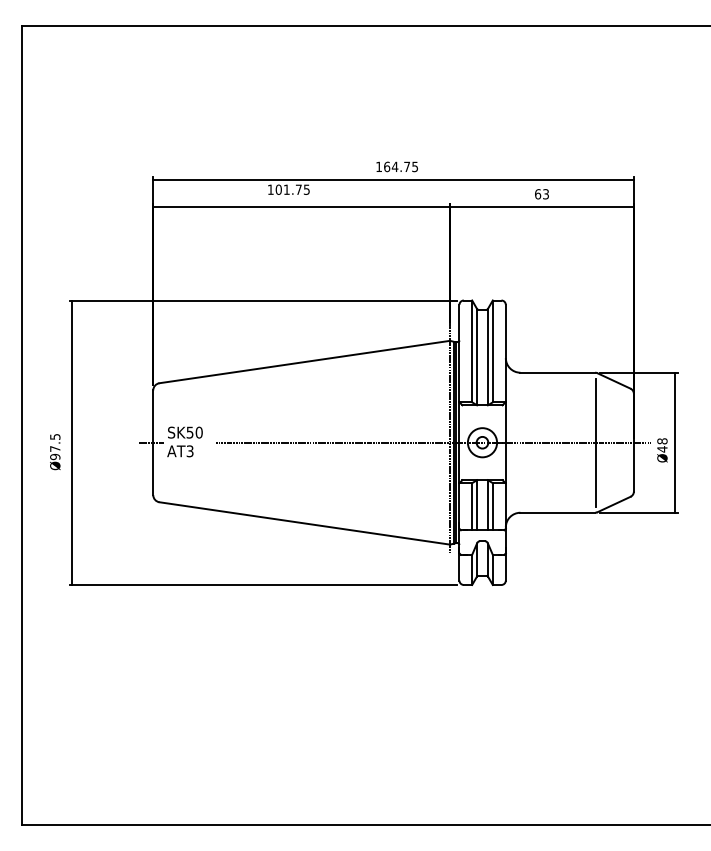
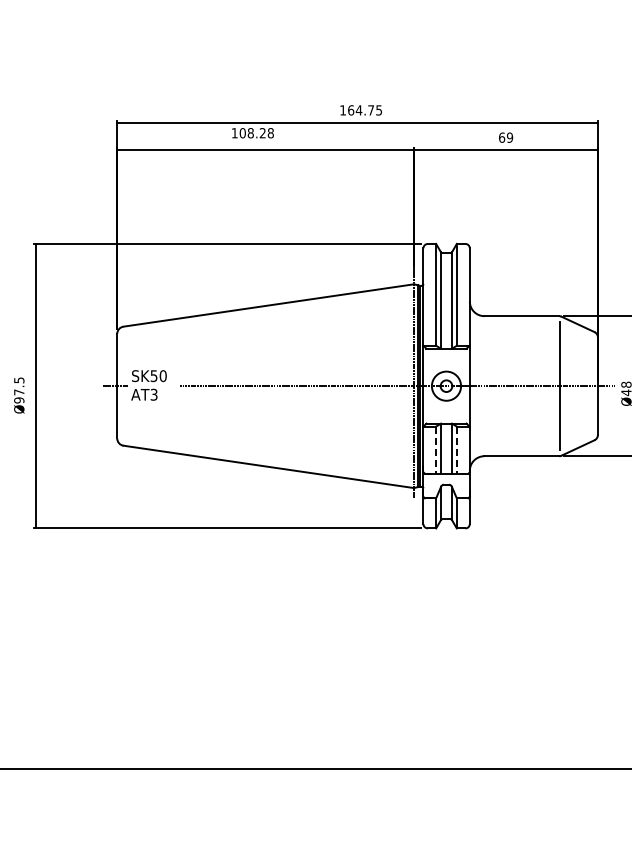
text: (296, 189) -> (260, 132), 101.75 -> 108.28
text: (545, 194) -> (509, 137), 63 -> 69
line: (472, 506) -> (436, 449), solid -> dashed
line: (492, 506) -> (456, 449), solid -> dashed

